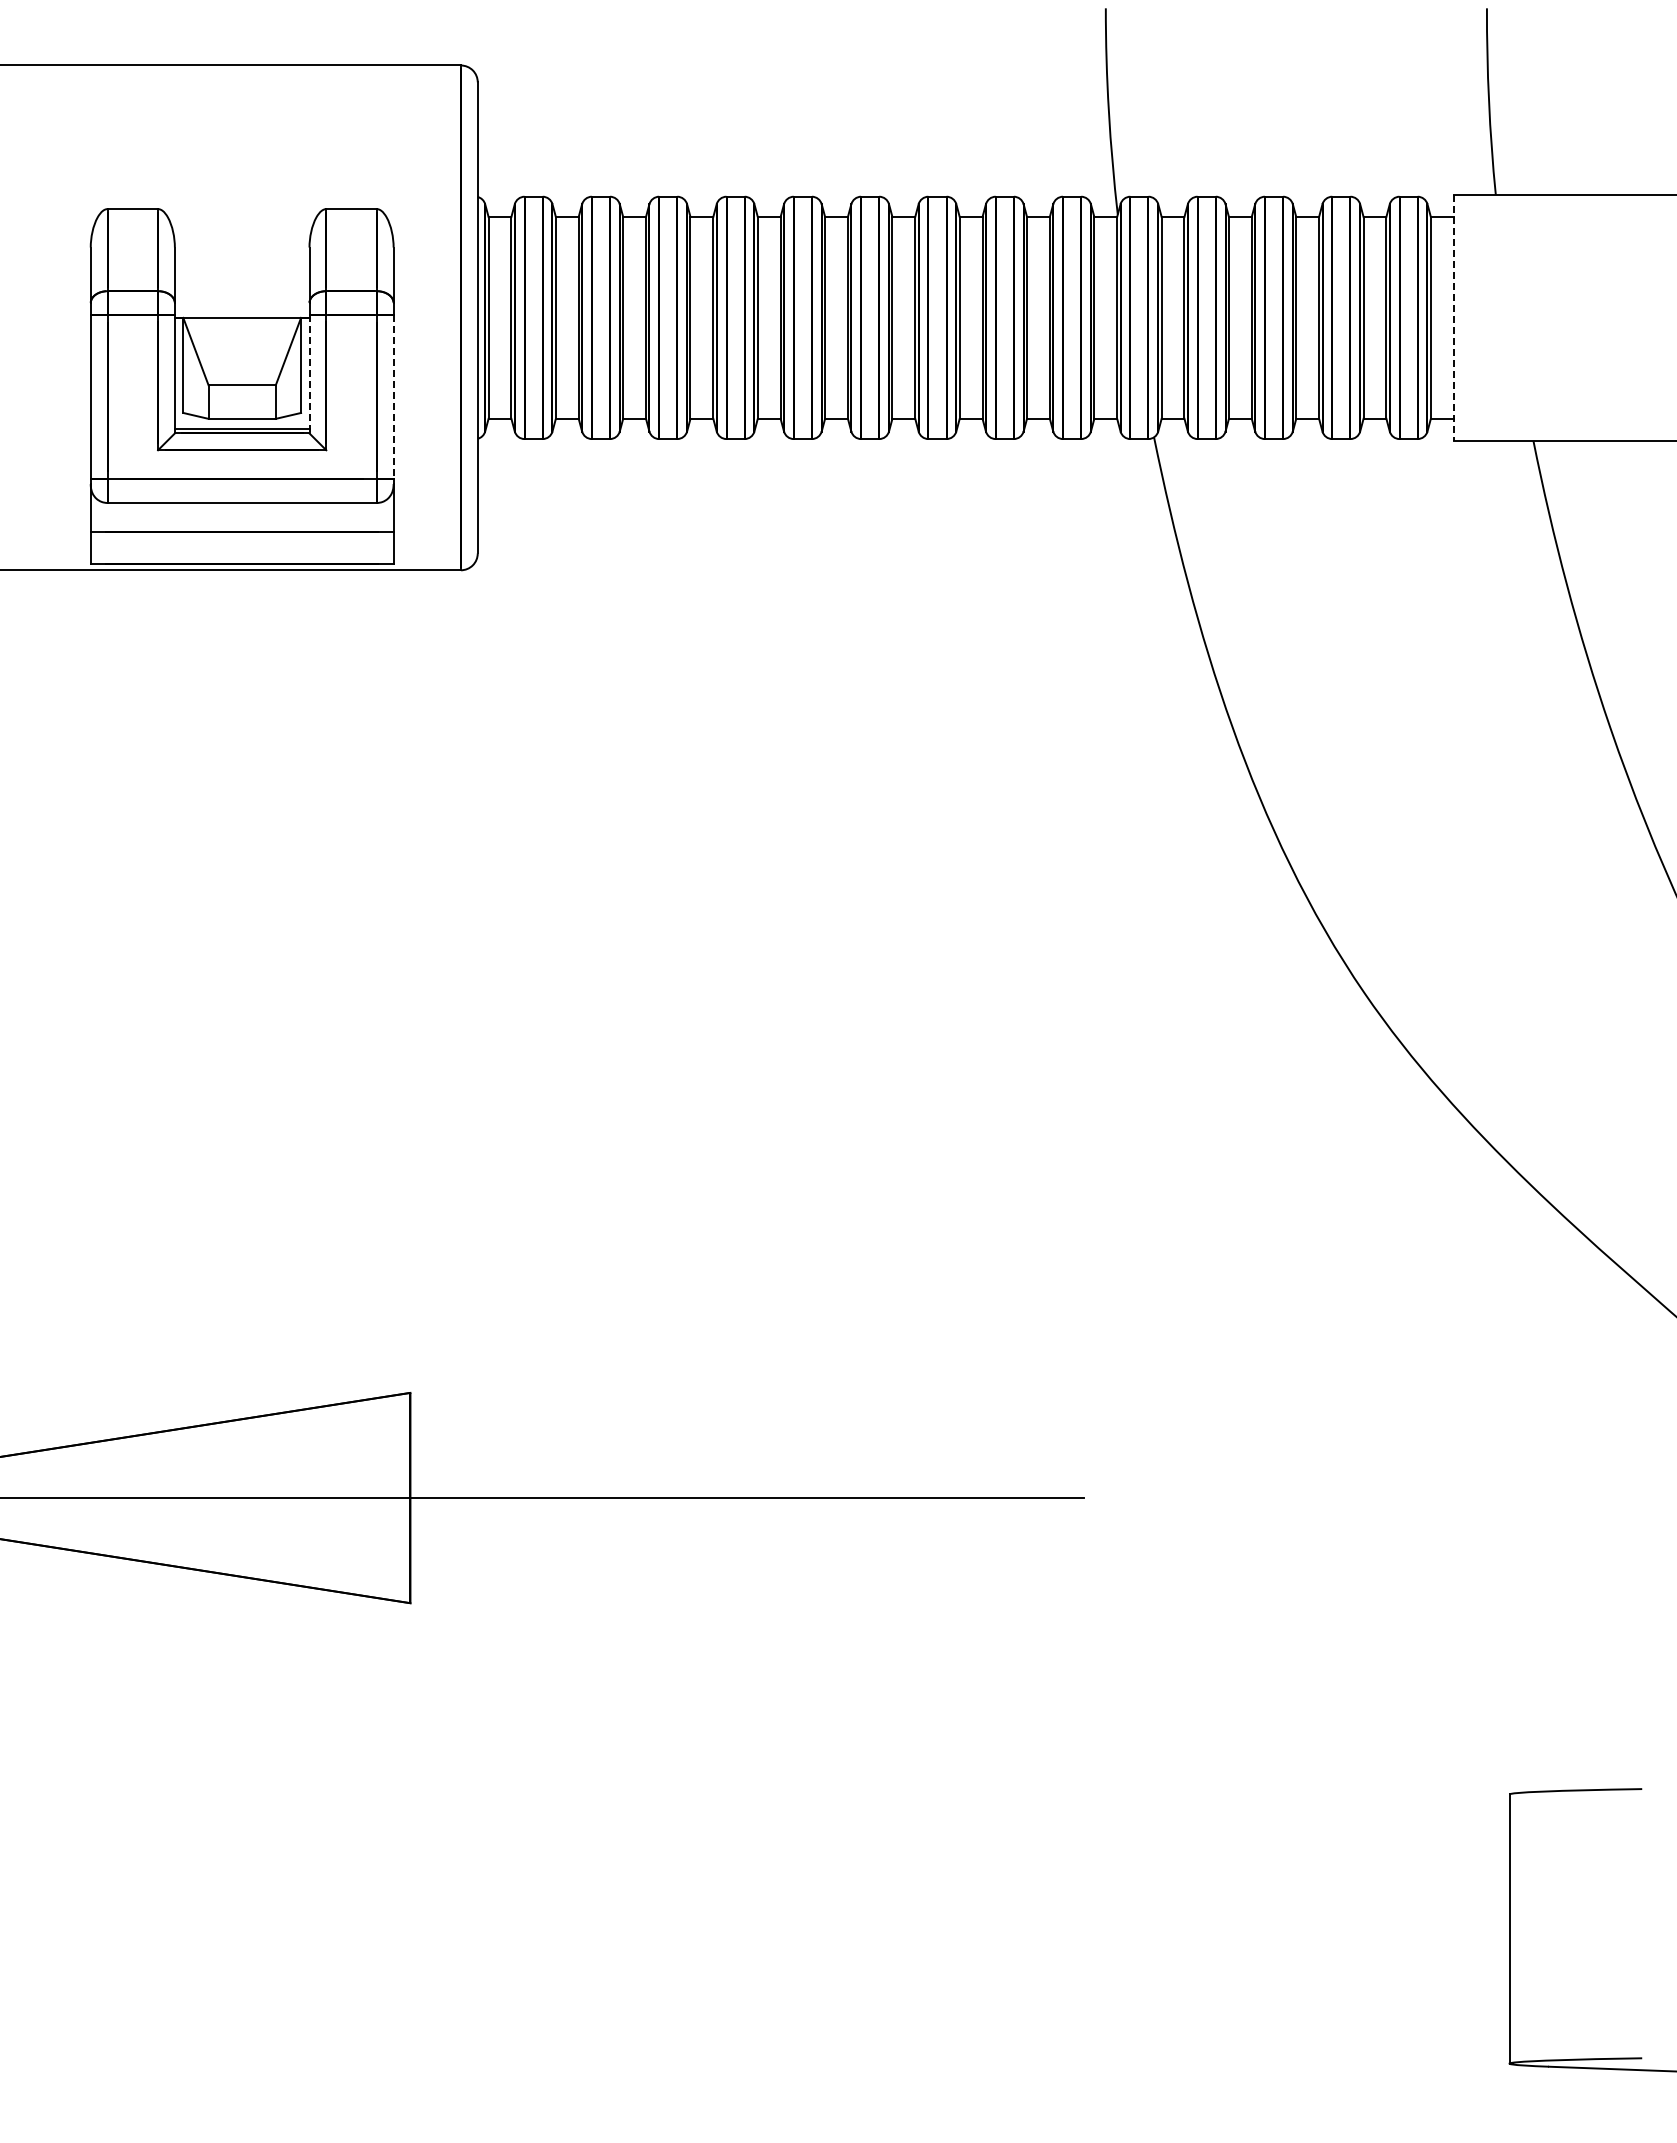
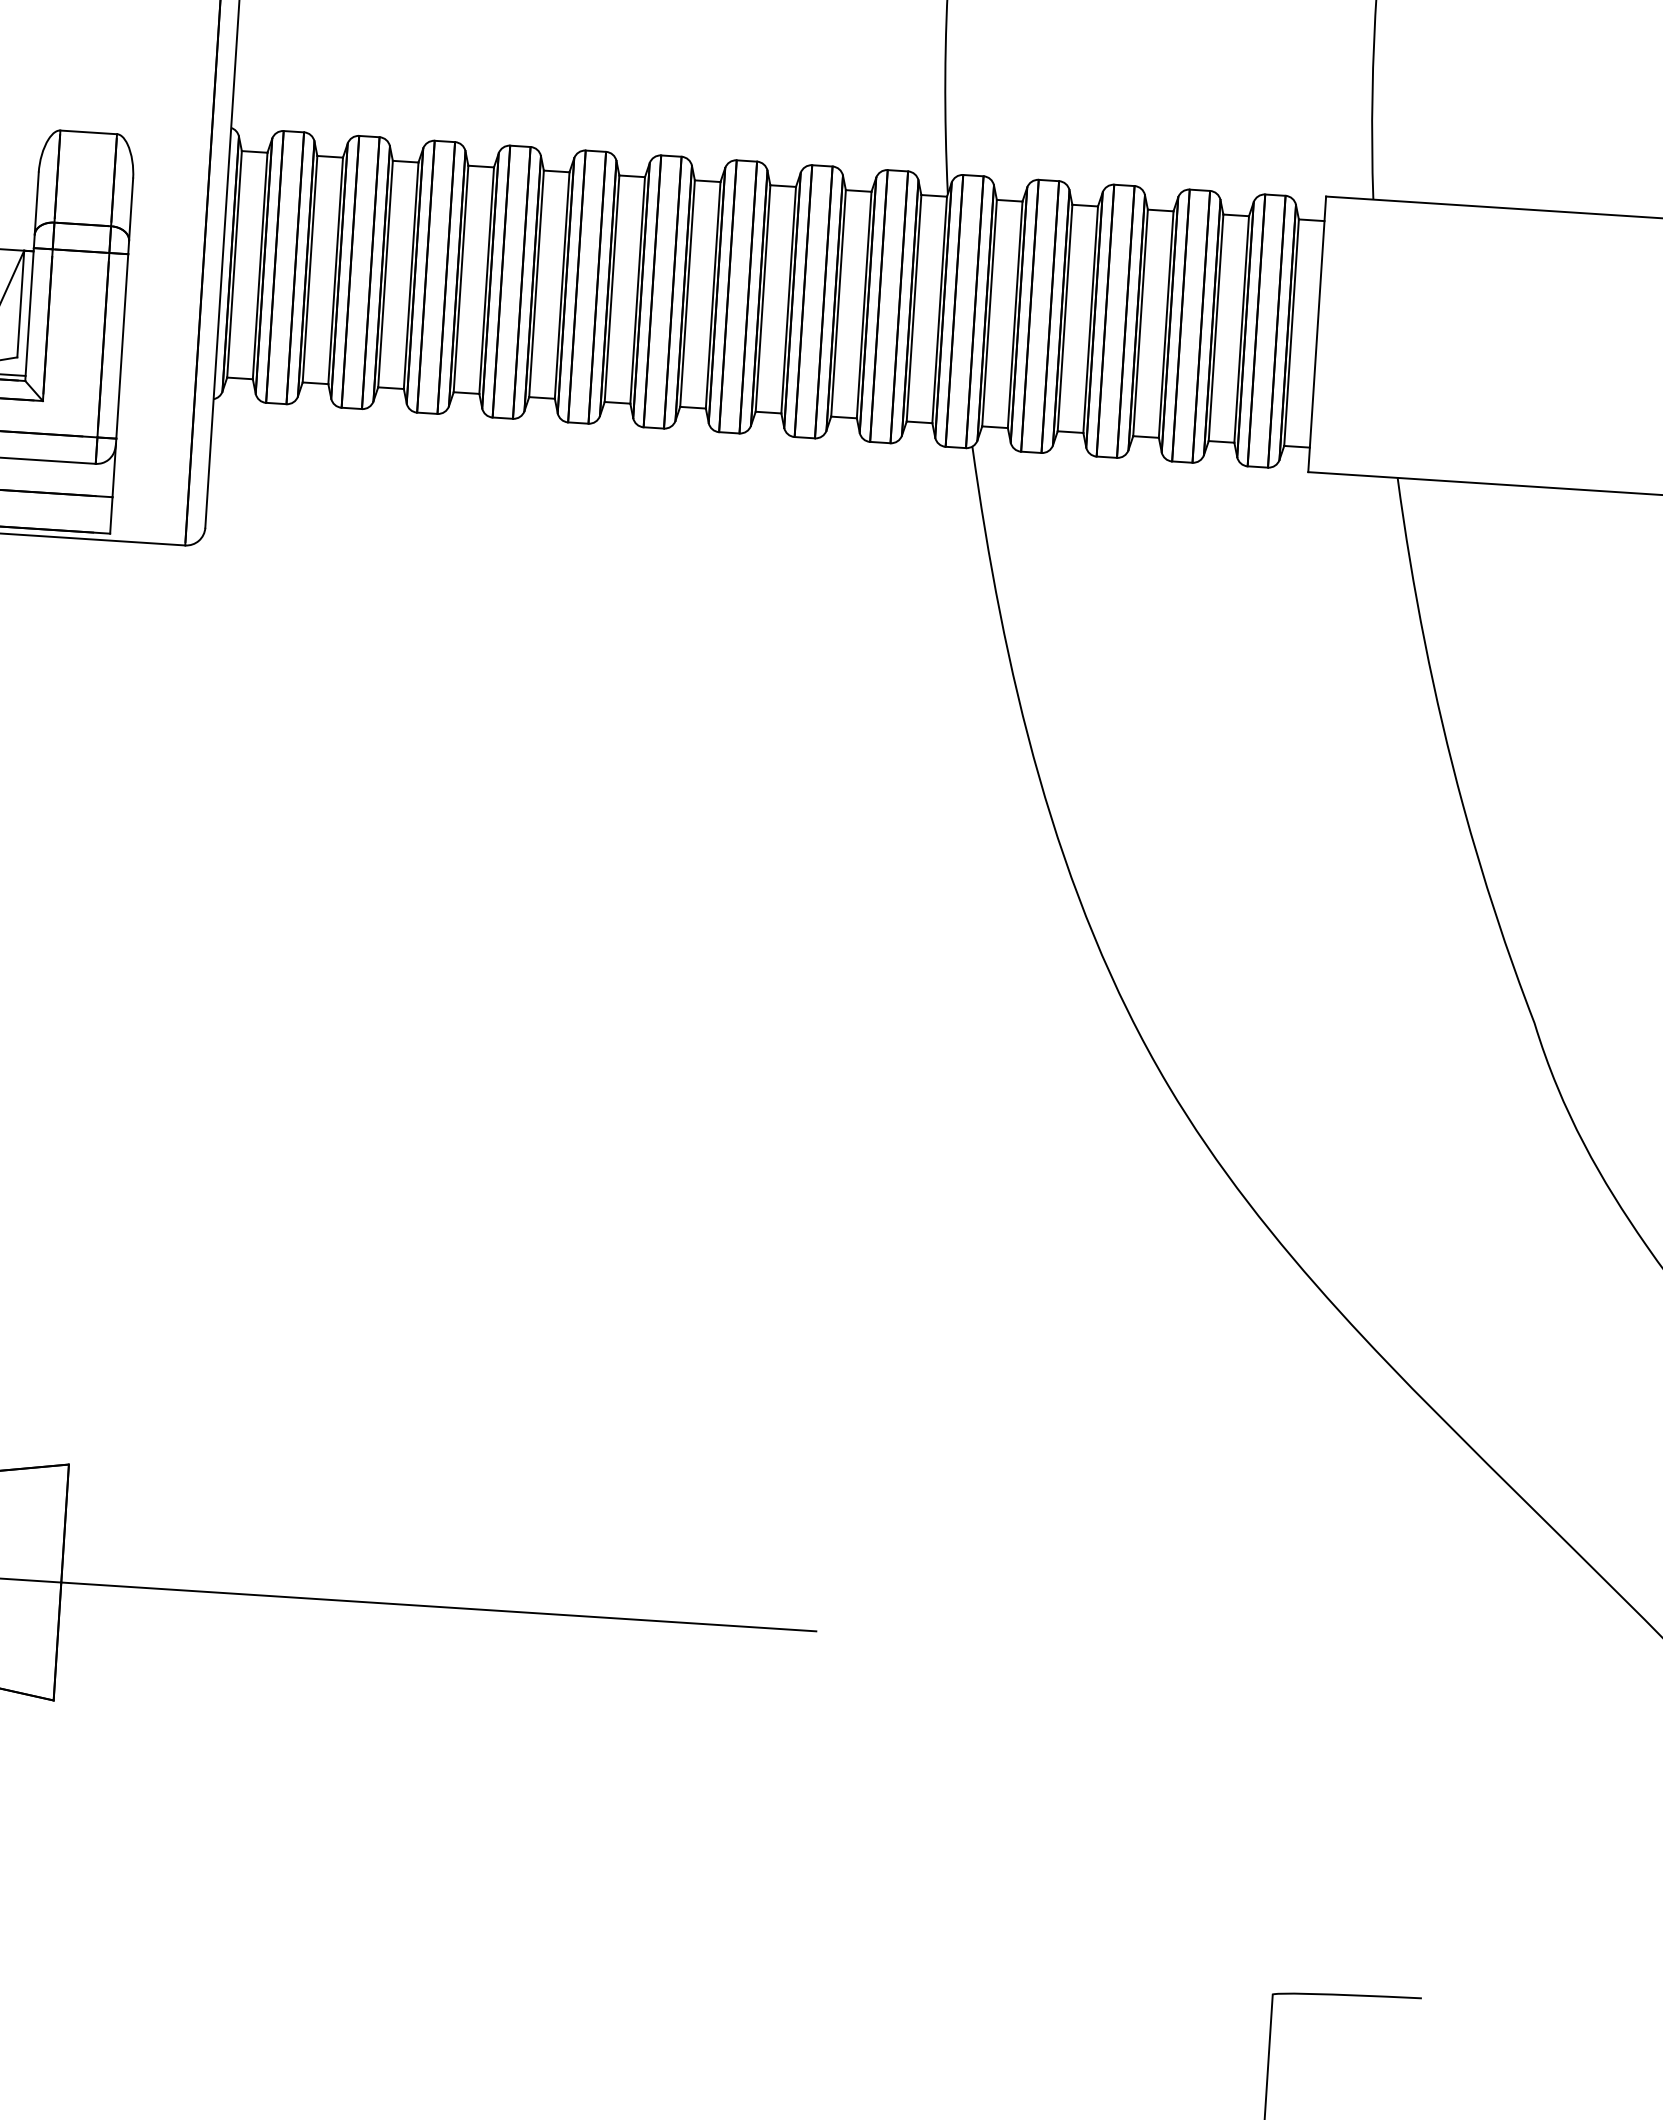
line: (1453, 317) -> (1316, 333), dashed -> solid
line: (309, 374) -> (29, 314), dashed -> solid
line: (393, 397) -> (122, 346), dashed -> solid

